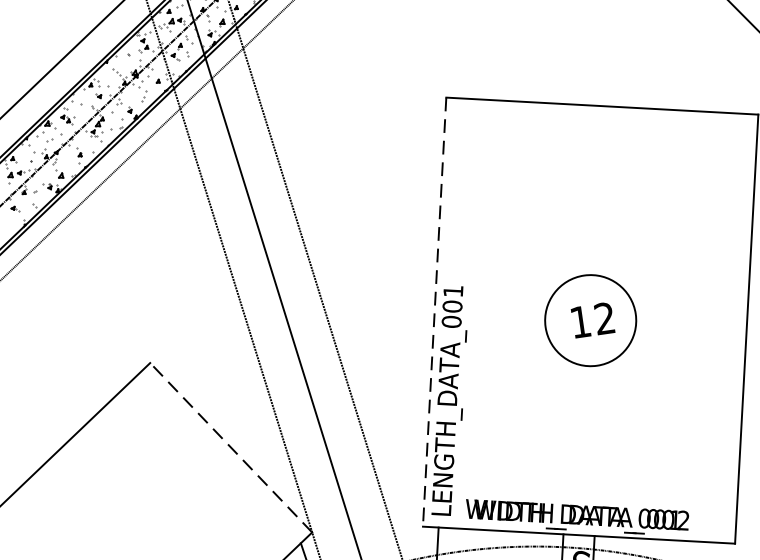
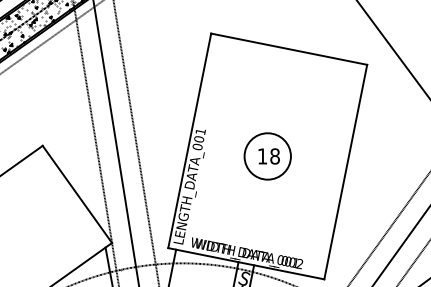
line: (434, 313) -> (189, 141), dashed -> solid
text: (603, 318) -> (274, 156), 12 -> 18
line: (231, 447) -> (77, 194), dashed -> solid

